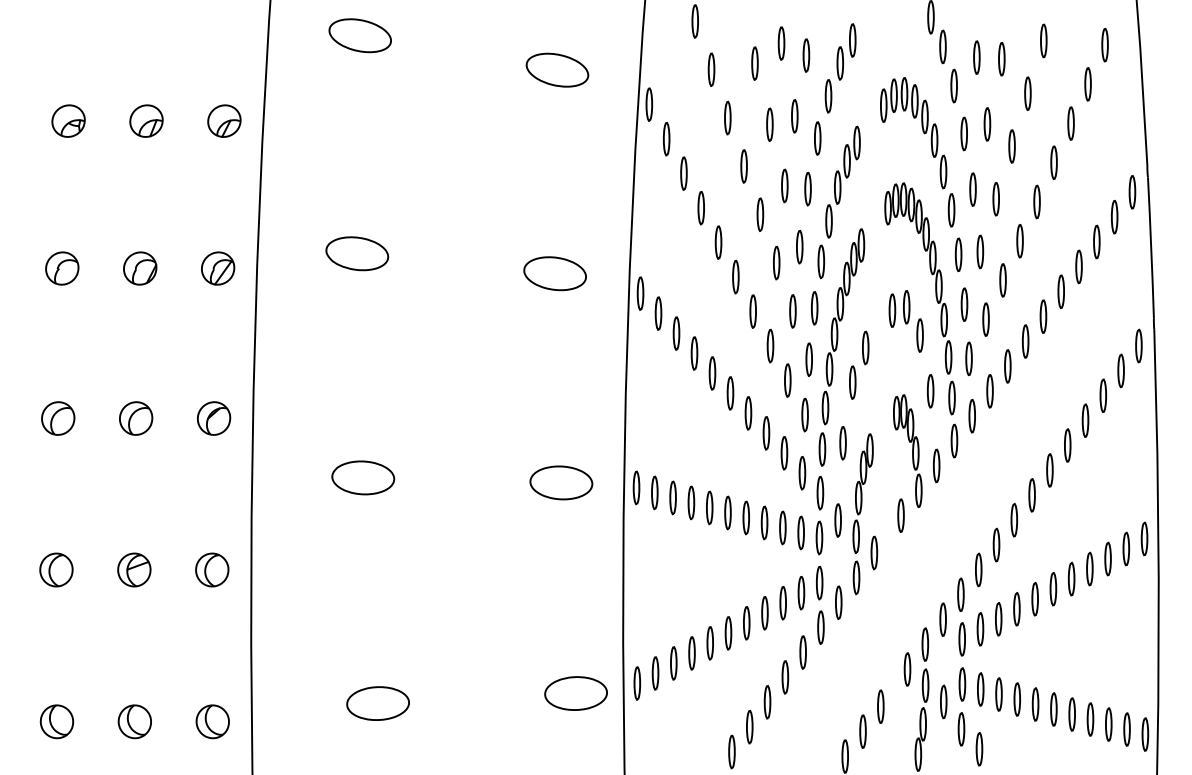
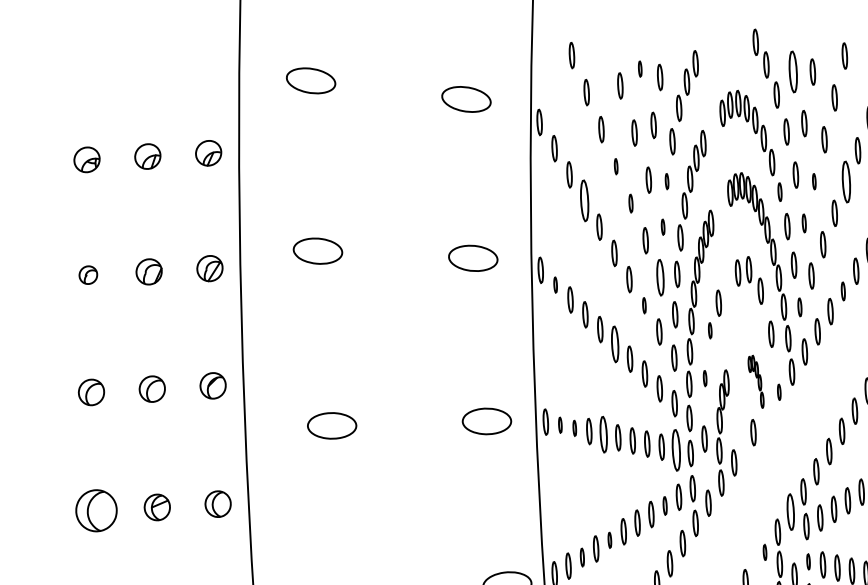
part: (781, 43) -> (640, 69), size x0.6
part: (976, 57) -> (793, 71), size x1.6
part: (743, 166) -> (615, 166), size x0.6
part: (807, 188) -> (666, 181), size x0.6
part: (995, 199) -> (813, 181), size x0.6
part: (1036, 201) -> (845, 181), size x1.6
part: (700, 208) -> (583, 201), size x1.6
part: (951, 210) -> (779, 192), size x0.7
part: (760, 214) -> (631, 203), size x0.7
part: (799, 246) -> (662, 226), size x0.6
part: (980, 251) -> (804, 223), size x0.7
part: (62, 268) -> (88, 275), size x0.7
part: (792, 311) -> (660, 277), size x1.4
part: (658, 313) -> (555, 285), size x0.6
part: (1025, 341) -> (843, 291), size x0.7
part: (770, 345) -> (644, 305), size x0.6
part: (968, 358) -> (799, 307), size x0.7
part: (852, 382) -> (709, 330), size x0.6
part: (730, 393) -> (615, 344), size x1.4
part: (842, 443) -> (704, 378), size x0.6
part: (907, 450) -> (755, 381), size x0.6
part: (936, 465) -> (779, 391), size x0.6
part: (654, 492) -> (560, 424), size x0.6
part: (672, 497) -> (574, 428), size x0.6
part: (709, 507) -> (603, 434), size x1.4
part: (800, 532) -> (675, 450), size x1.6
part: (56, 569) -> (96, 510), size x1.6
part: (782, 603) -> (664, 506), size x0.7
part: (942, 619) -> (790, 511), size x1.4
part: (709, 643) -> (609, 540), size x0.6
part: (673, 663) -> (582, 557), size x0.7
part: (907, 669) -> (765, 552), size x0.6
part: (962, 684) -> (808, 561), size x0.6

